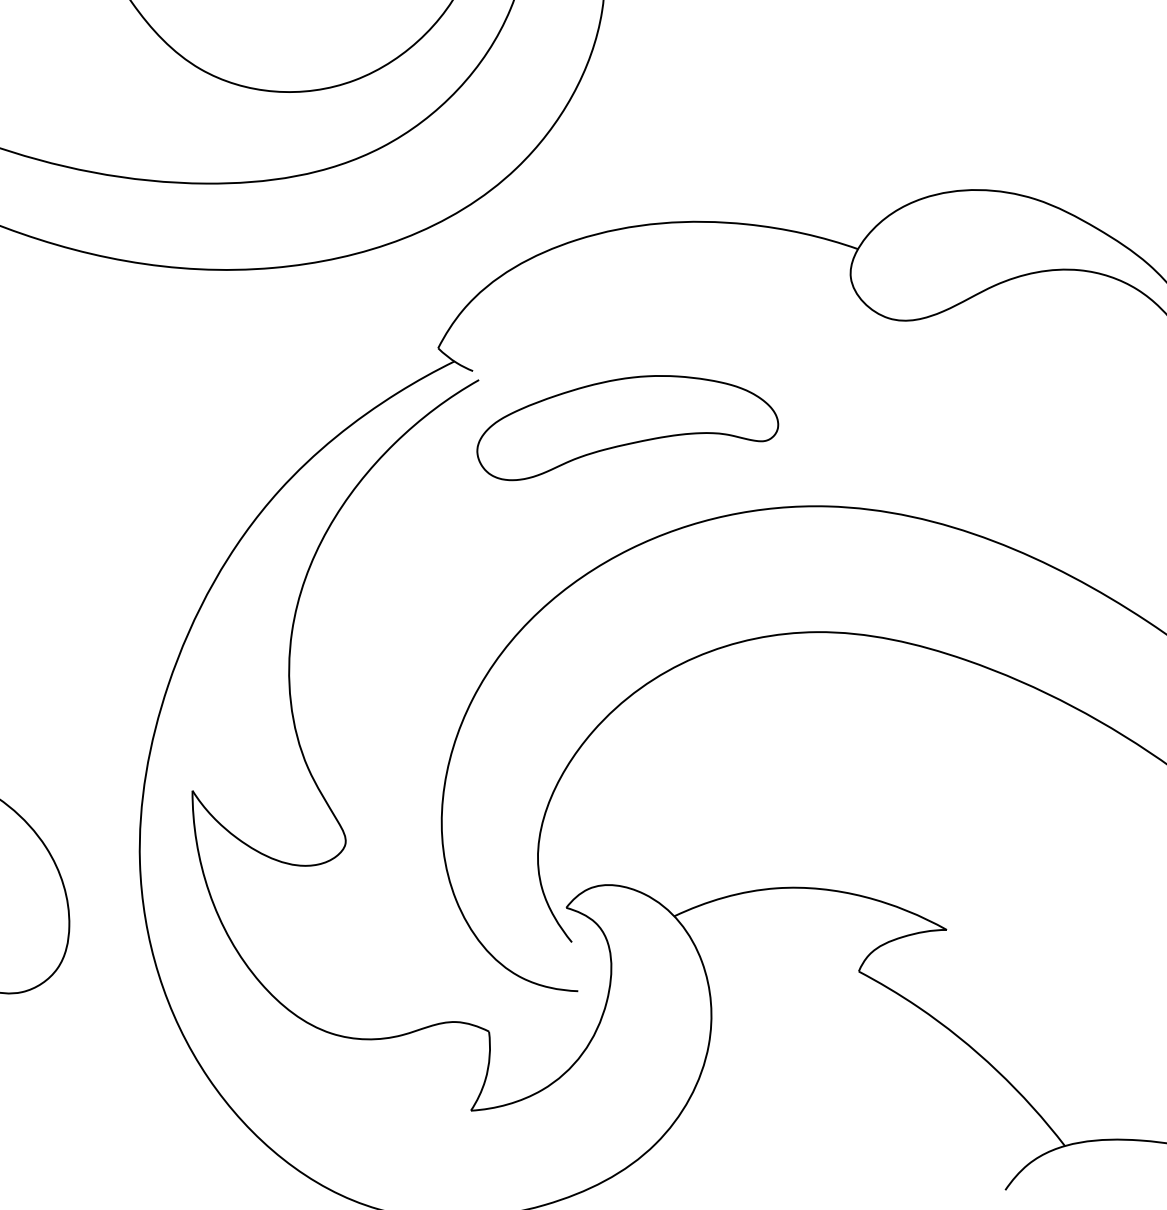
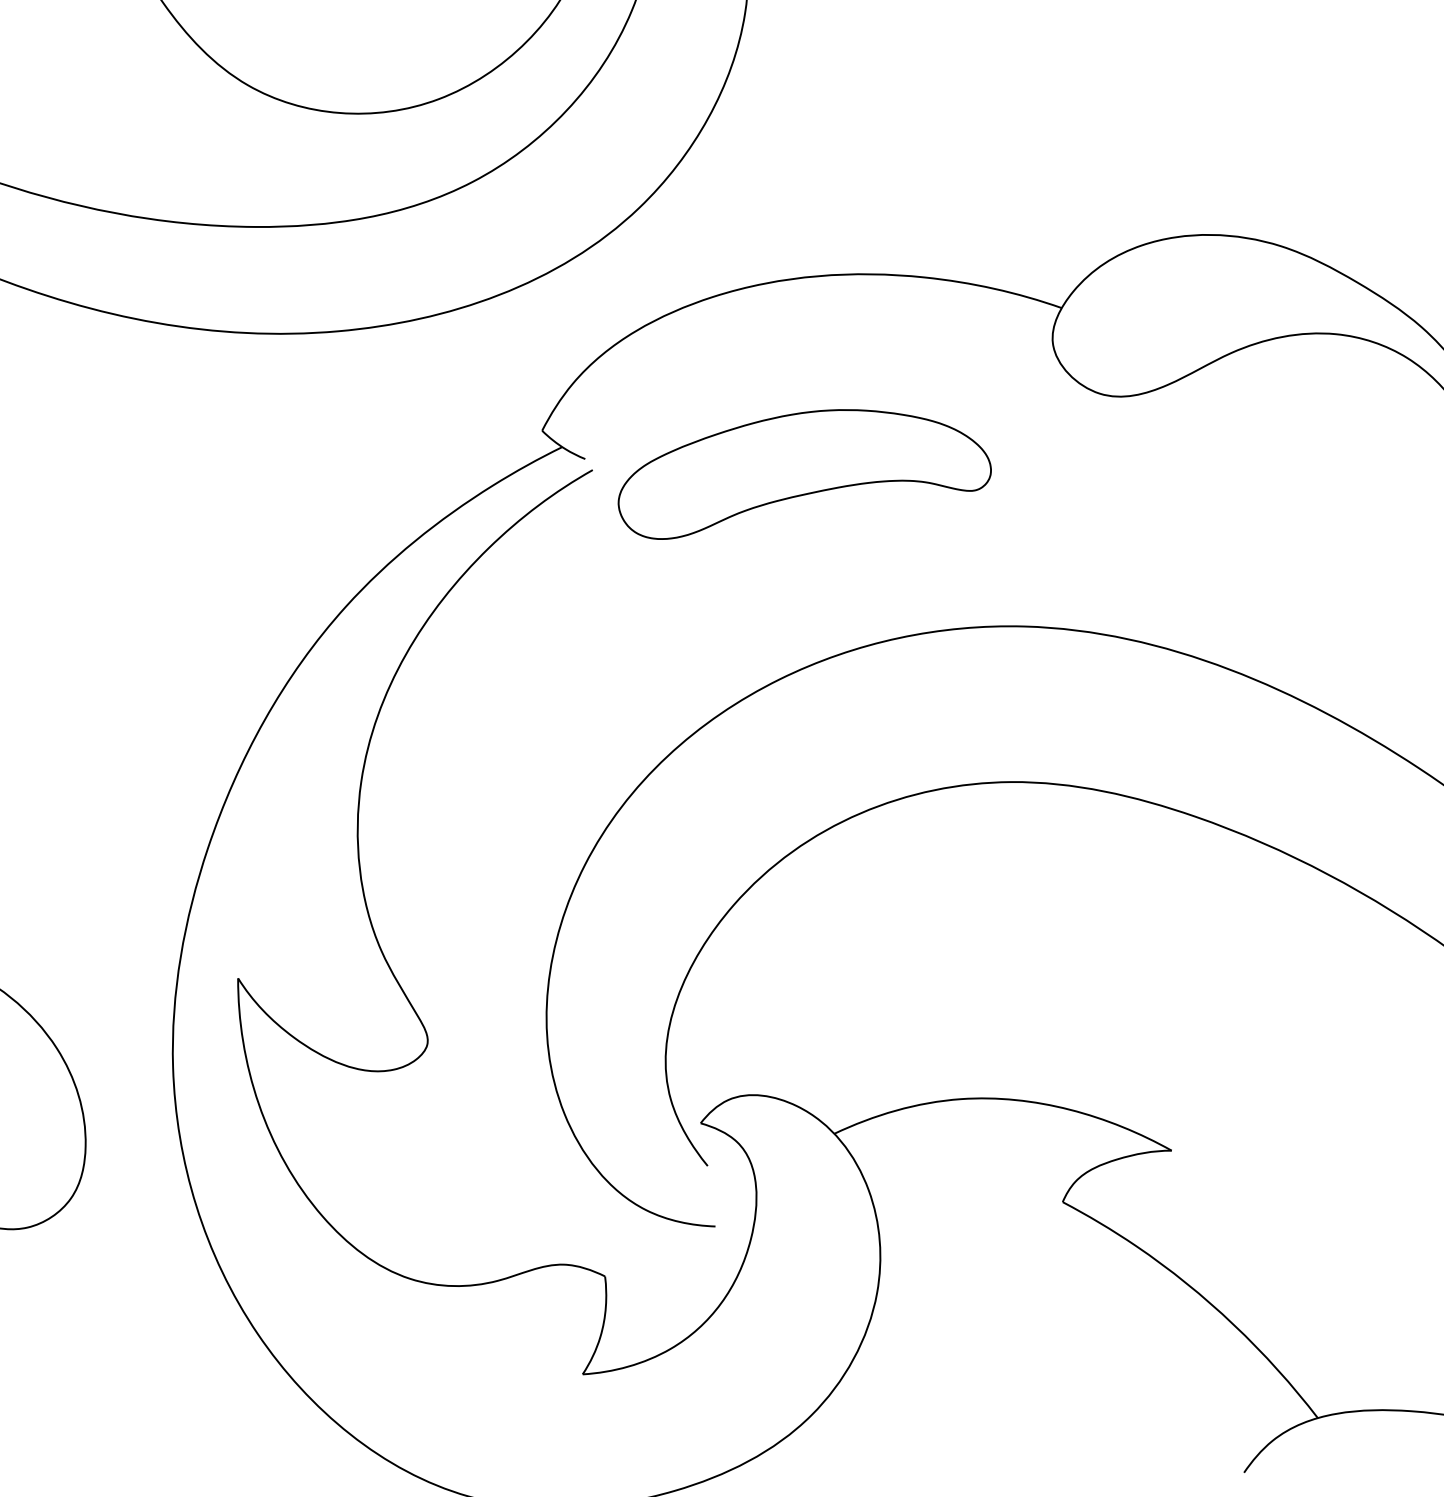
part: (627, 428) -> (804, 474), moved

